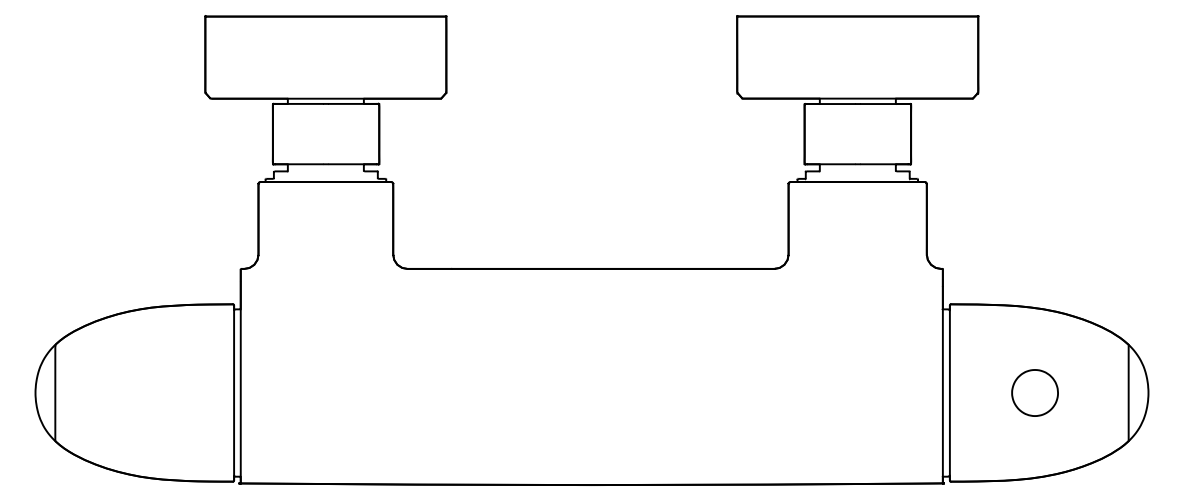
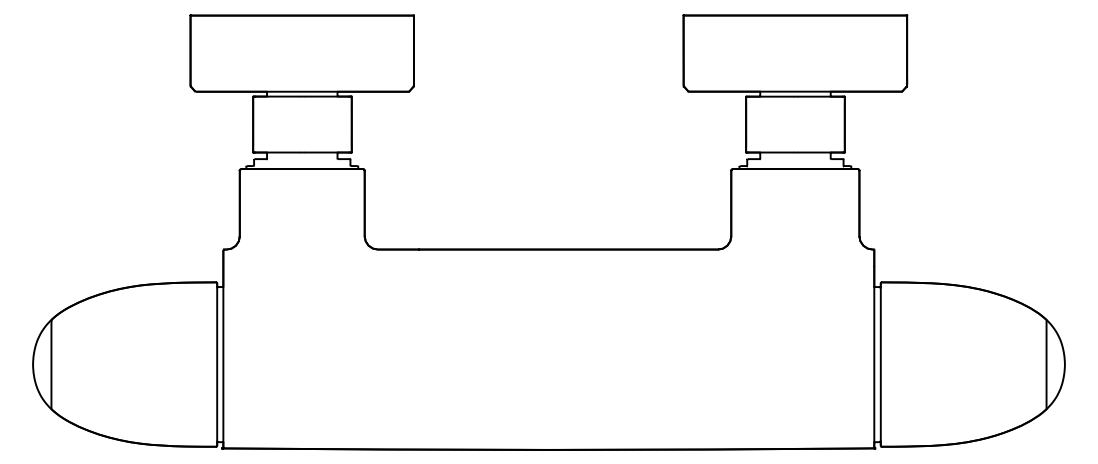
part: (1034, 392) -> (959, 364), removed

